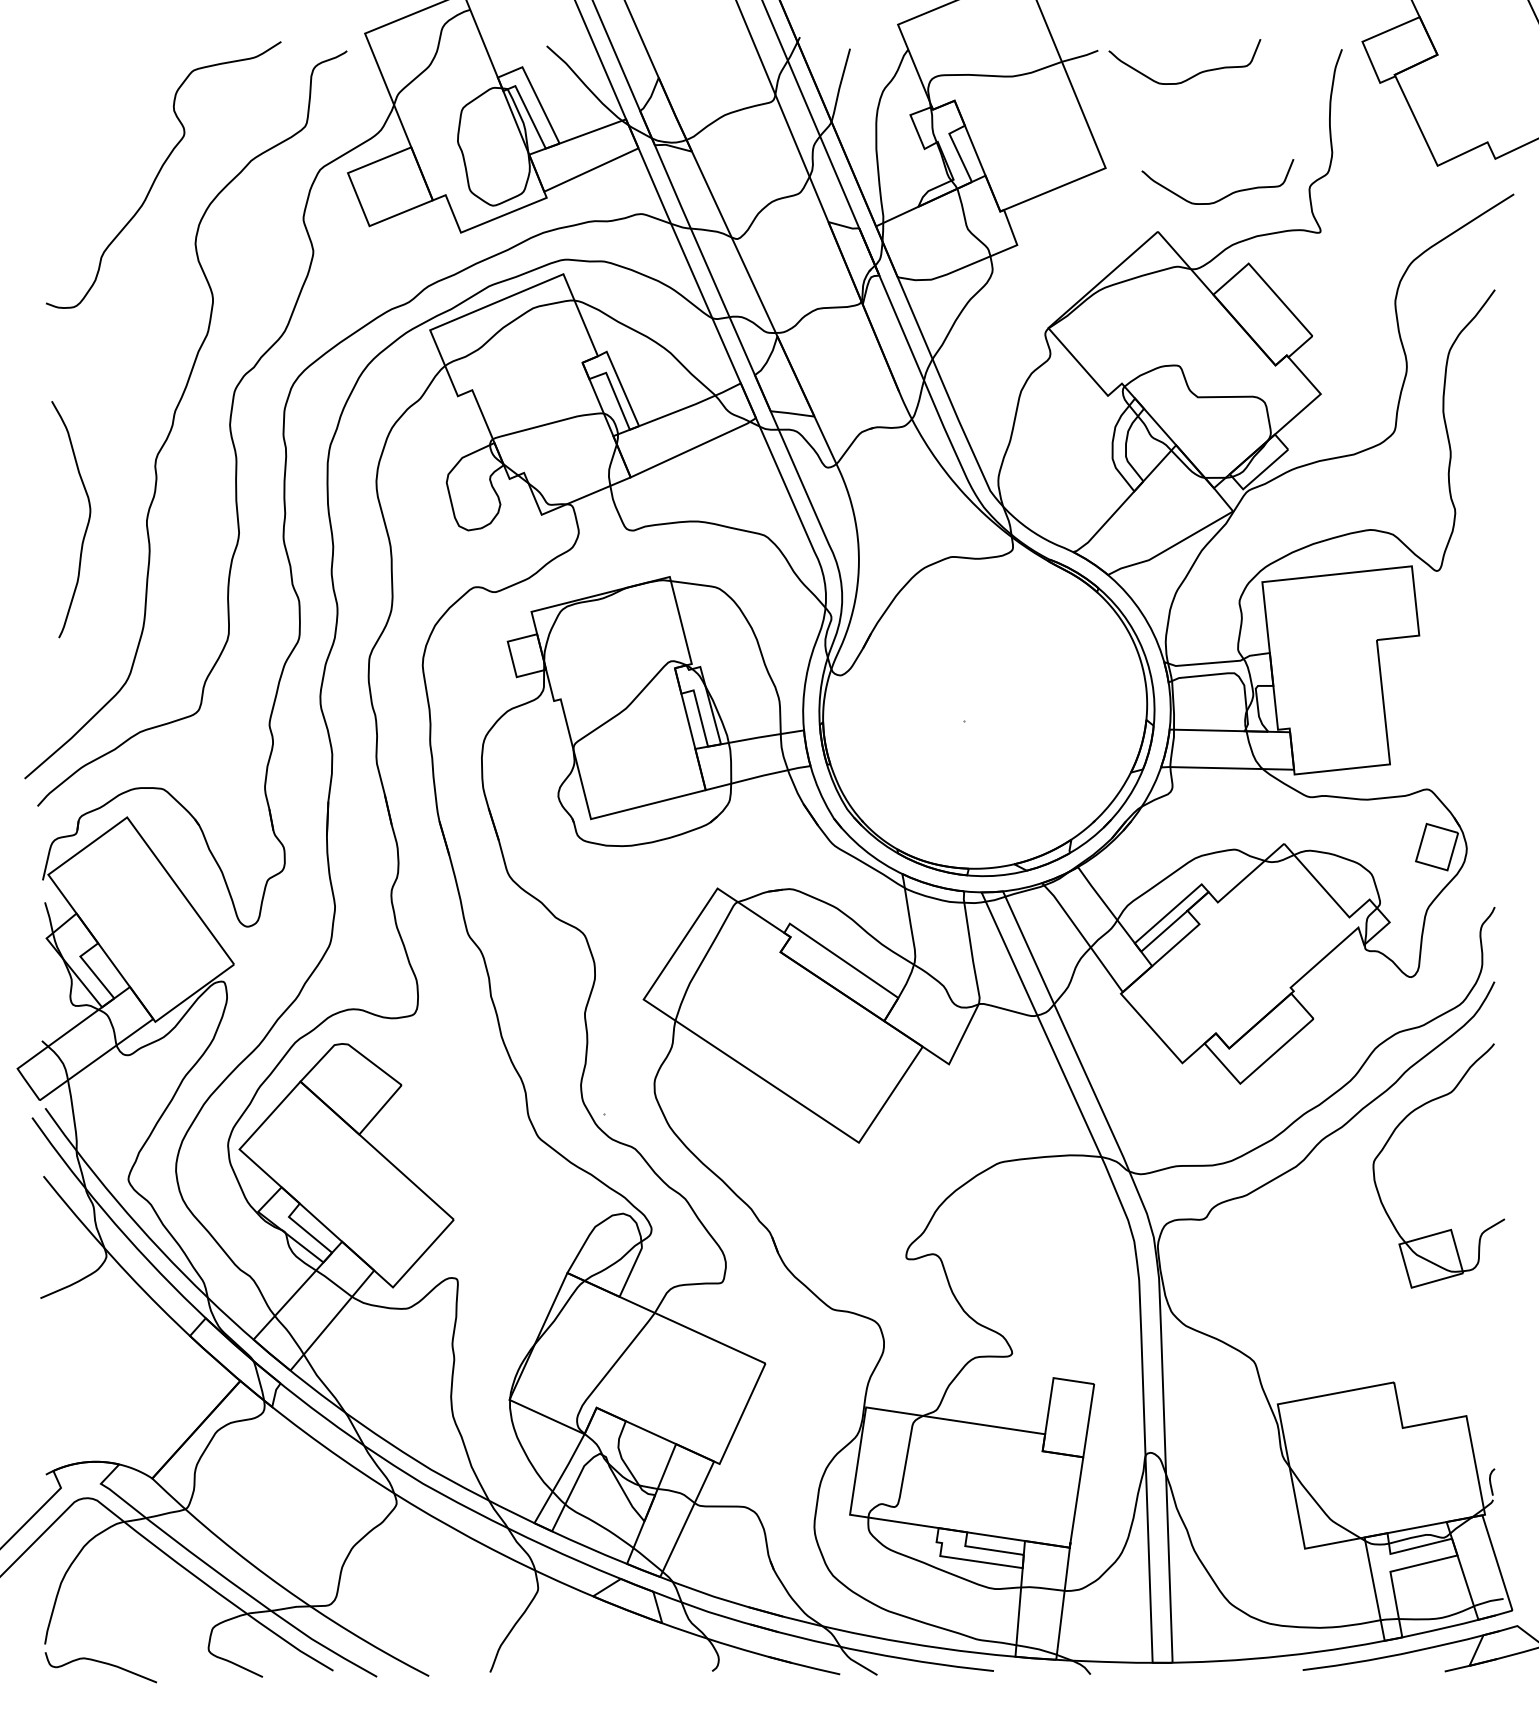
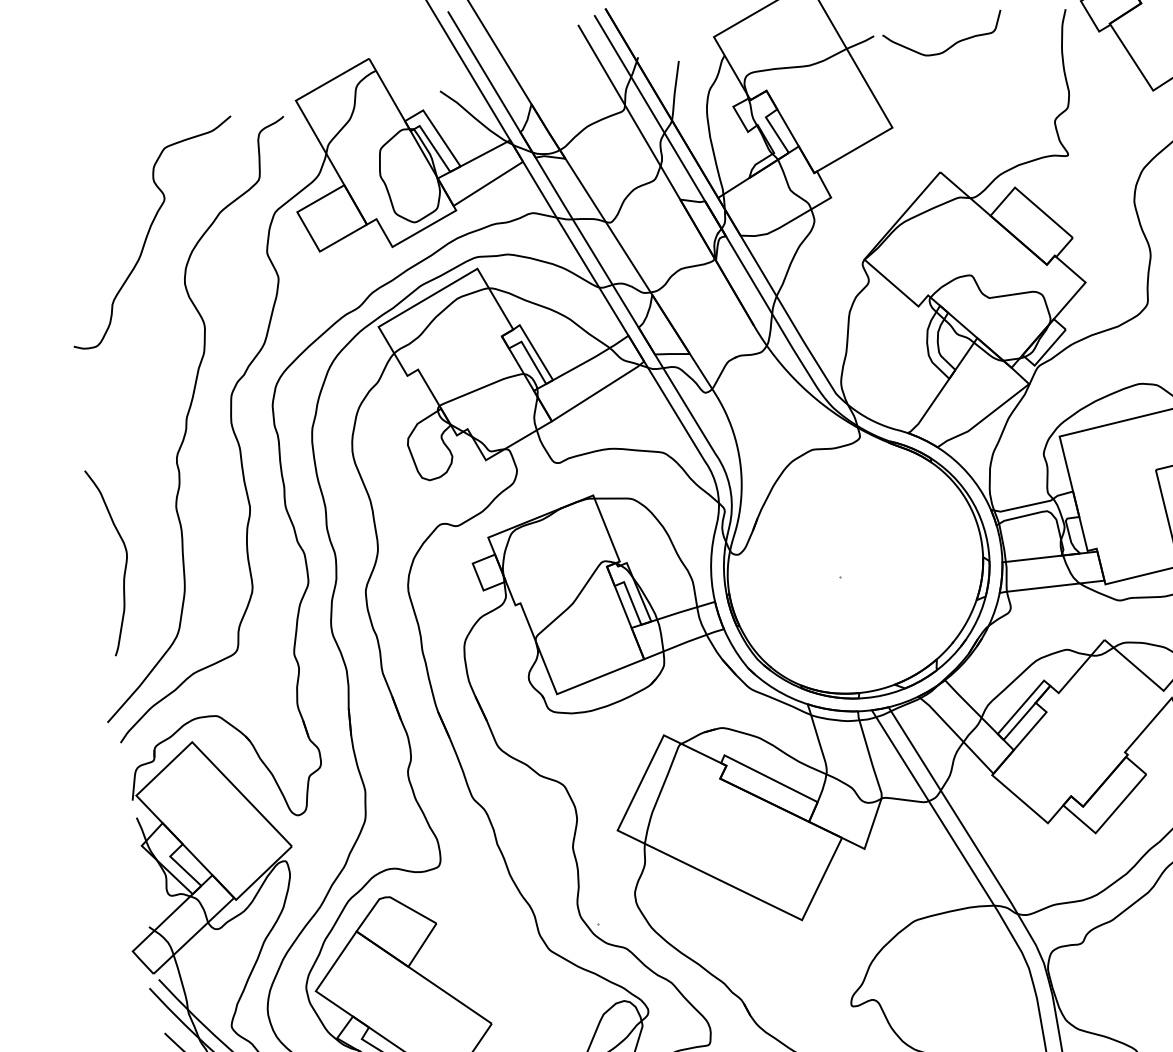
curve: (1224, 196) -> (988, 137), removed
curve: (86, 525) -> (125, 564), moved

